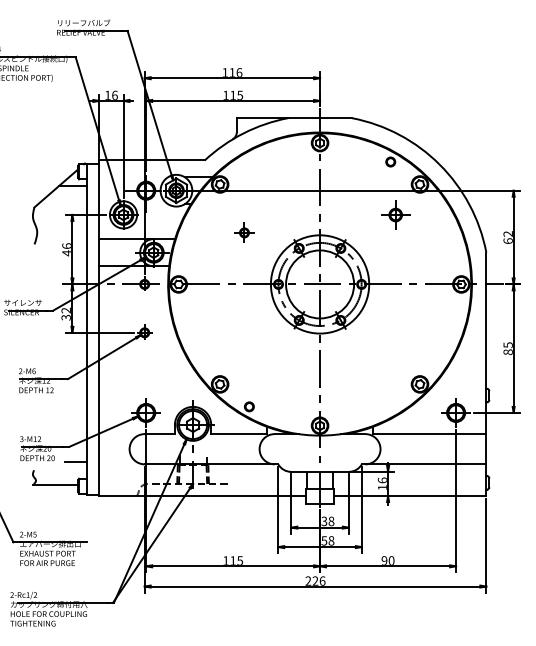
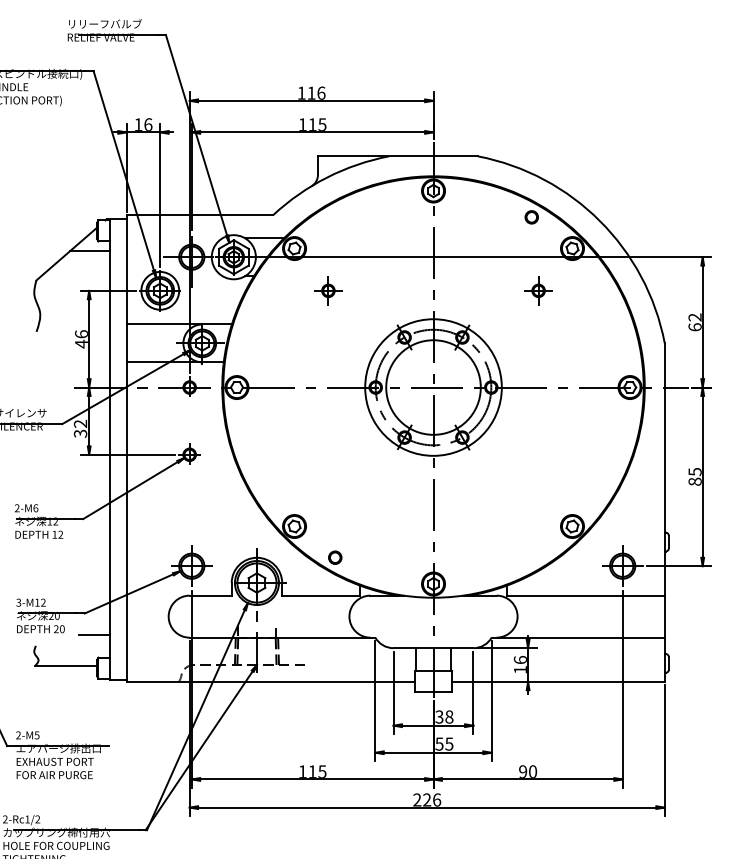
part: (395, 214) -> (538, 290), size x0.71
part: (244, 232) -> (328, 290), moved
text: (331, 540) -> (449, 743), 58 -> 55

